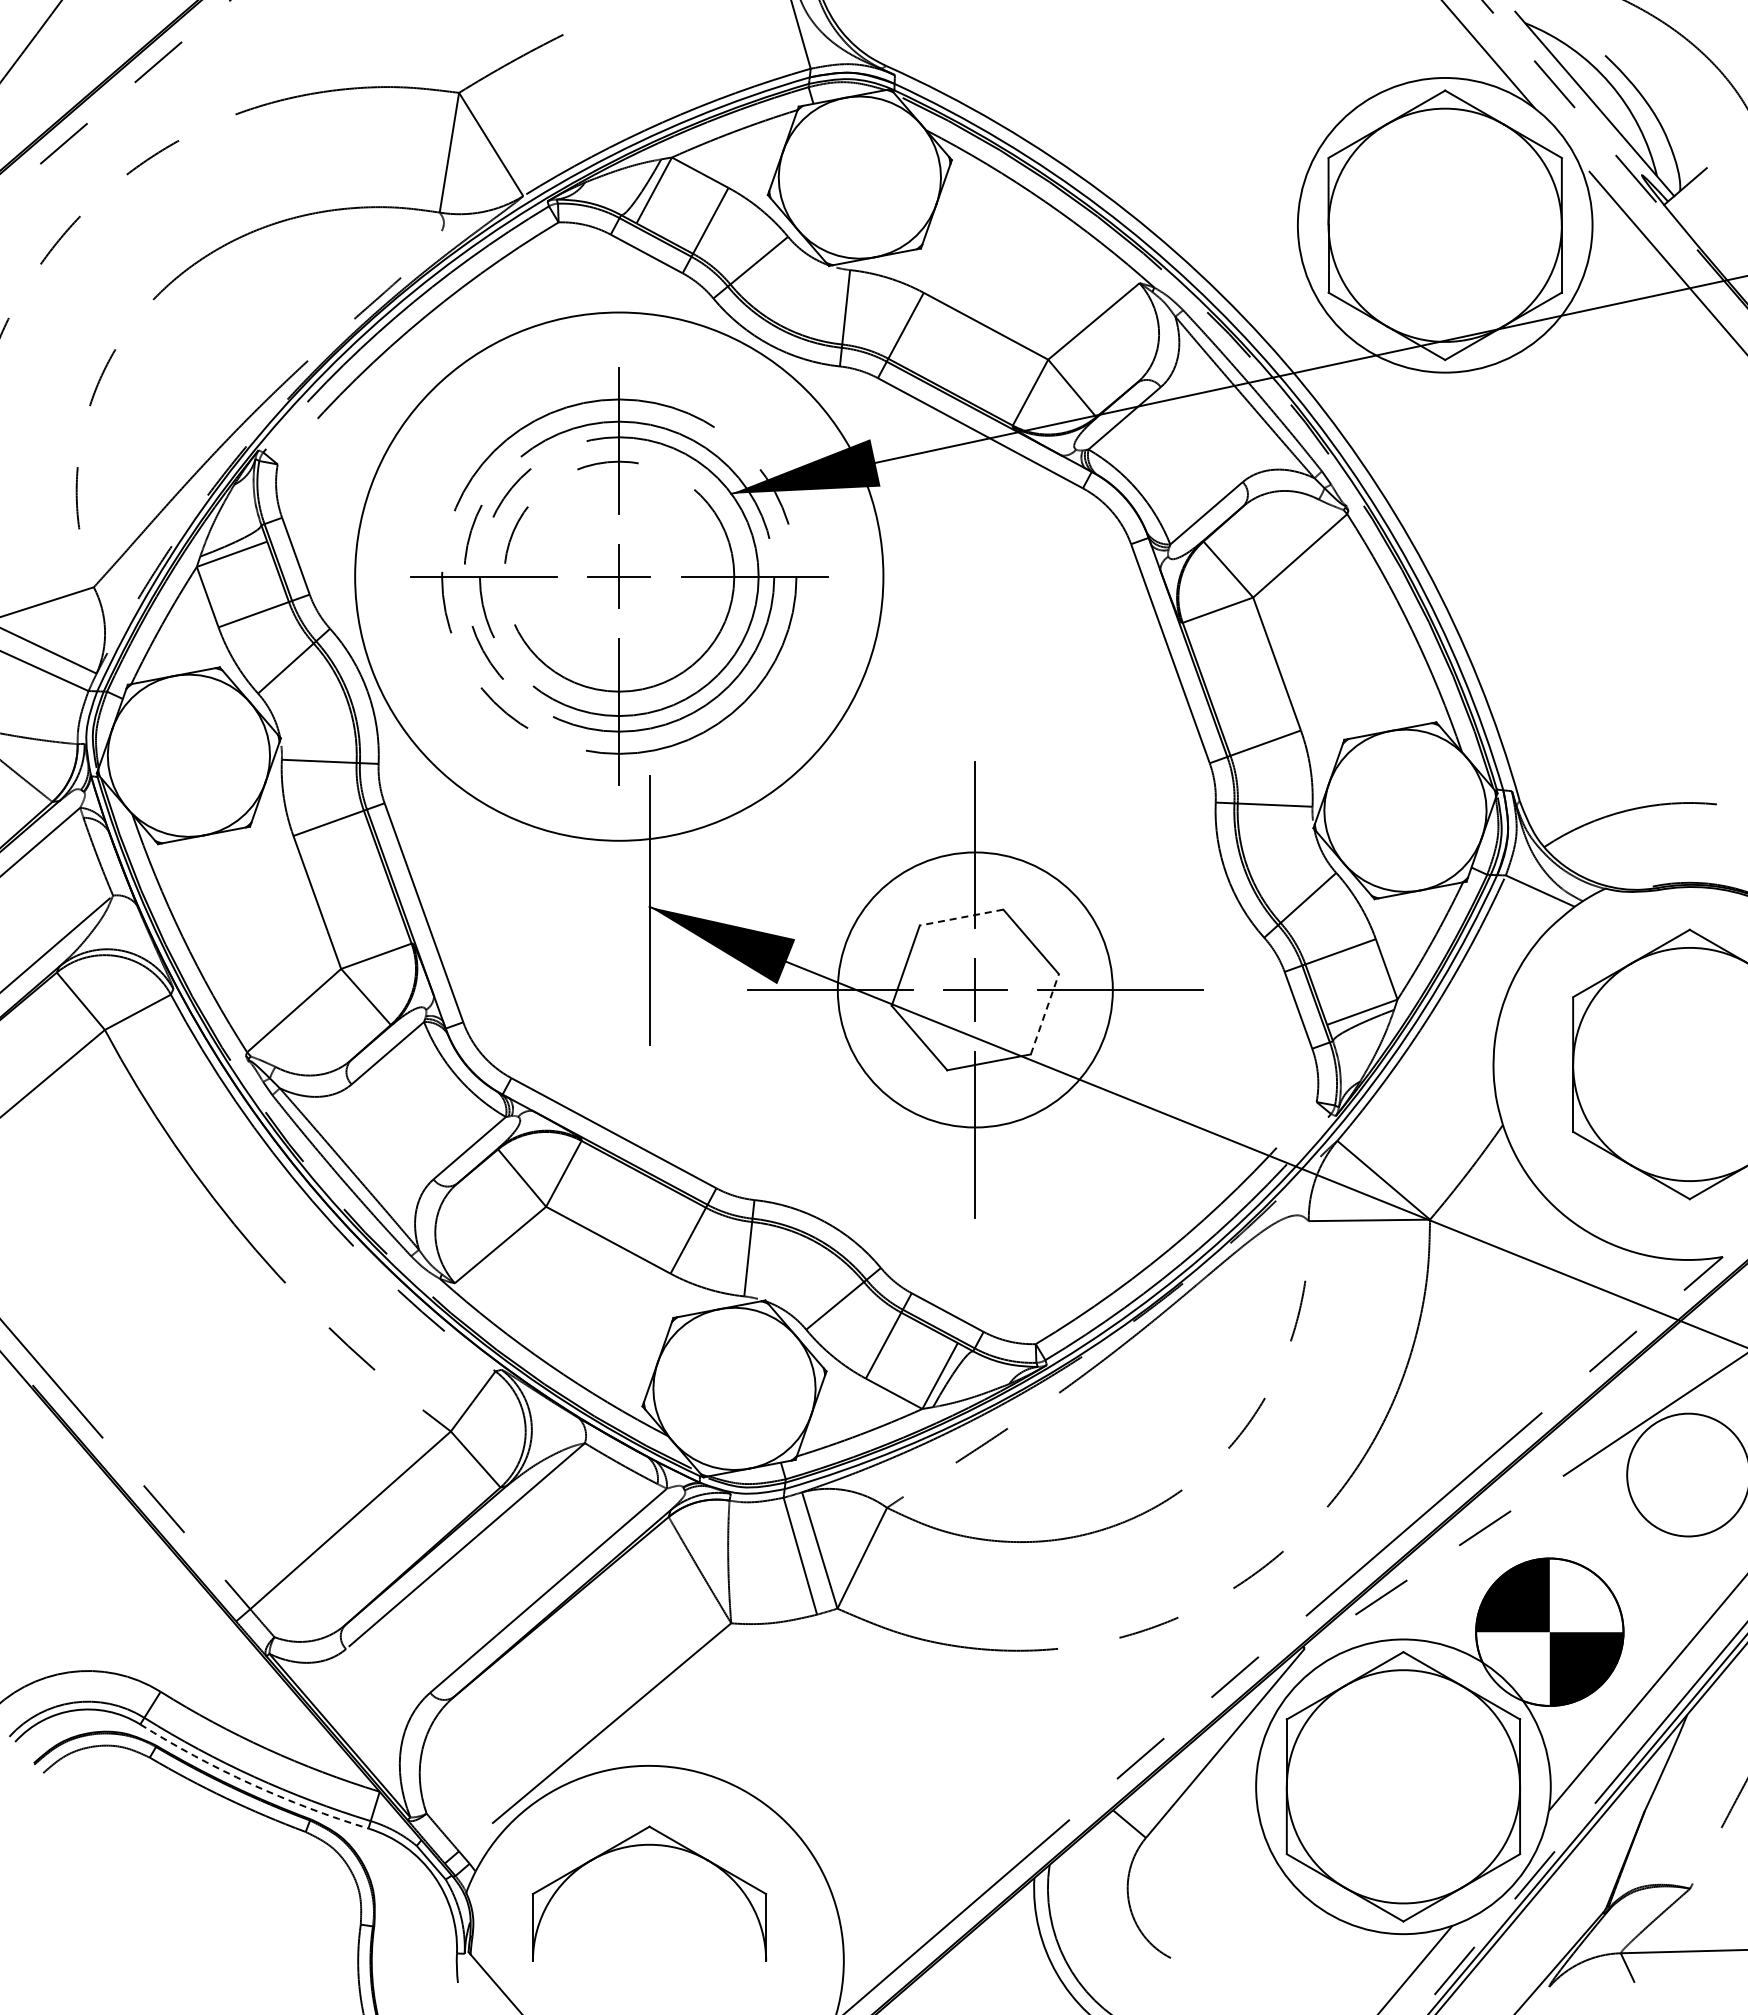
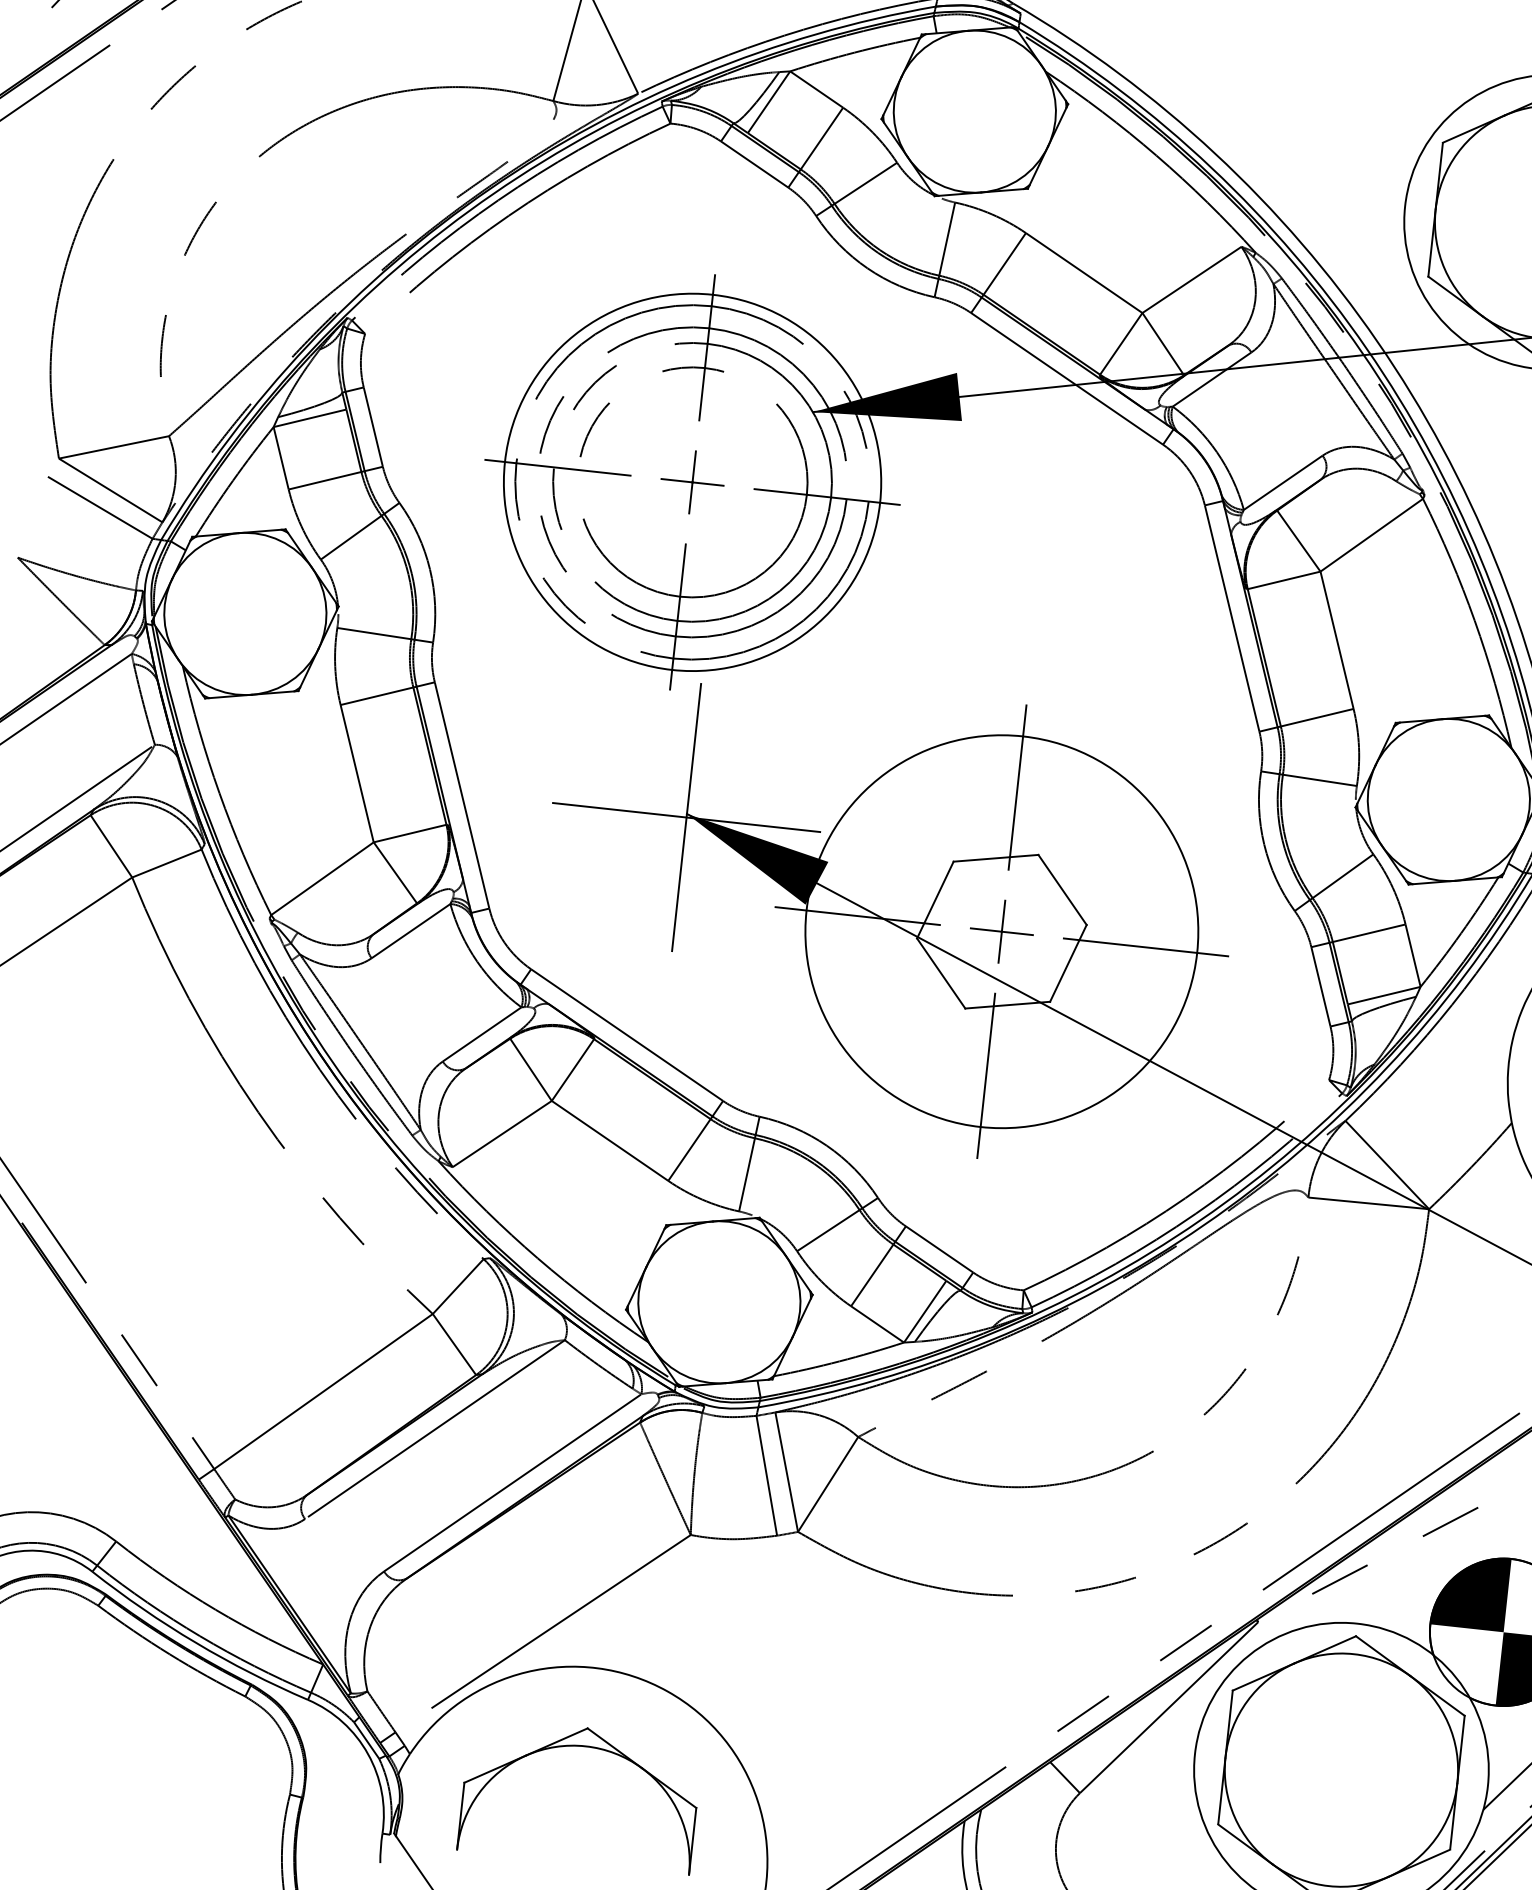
circle: (618, 576) -> (691, 482), size x0.71
line: (649, 910) -> (686, 817), added
line: (961, 917) -> (995, 858), dashed -> solid
circle: (974, 989) -> (1001, 931), size x1.43
line: (1044, 1014) -> (1067, 963), dashed -> solid
arc: (250, 1783) -> (195, 1642), dashed -> solid

